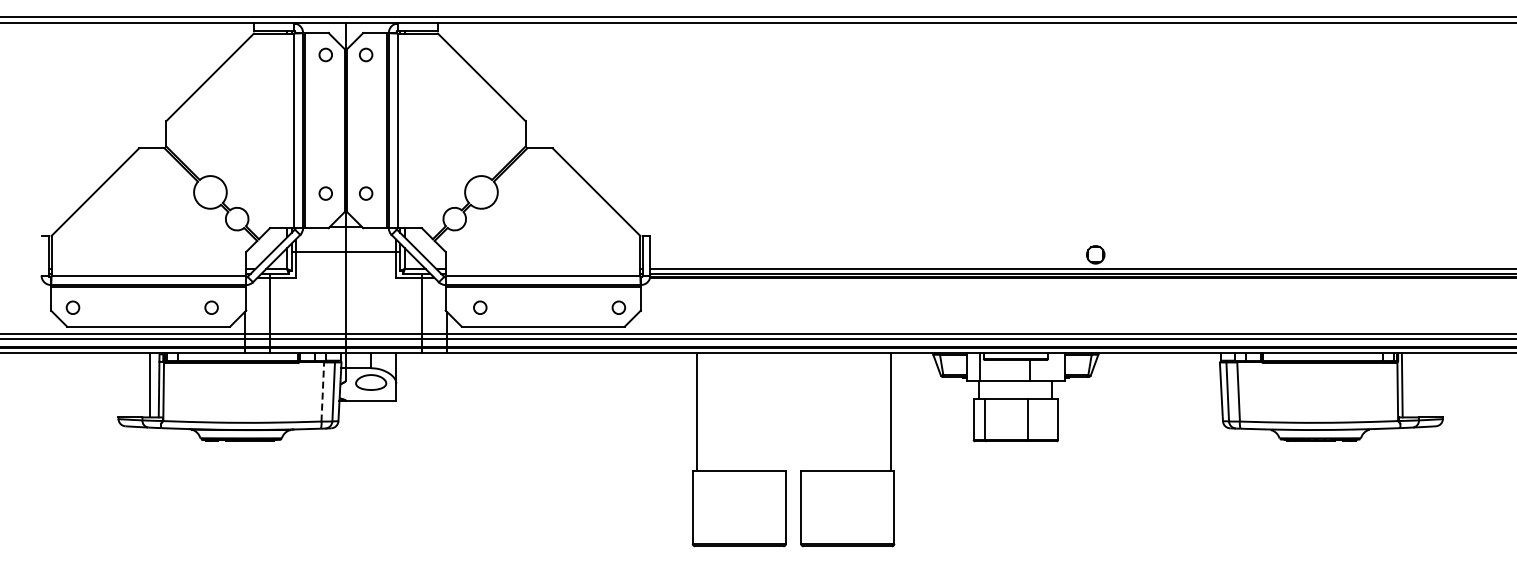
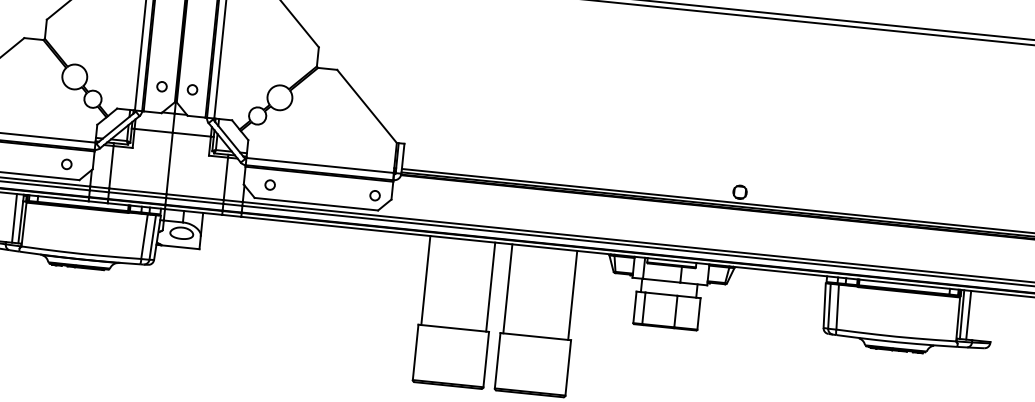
line: (1411, 385) -> (969, 315), added
line: (322, 392) -> (144, 237), dashed -> solid
line: (782, 411) -> (490, 286), added
line: (804, 411) -> (507, 288), added

